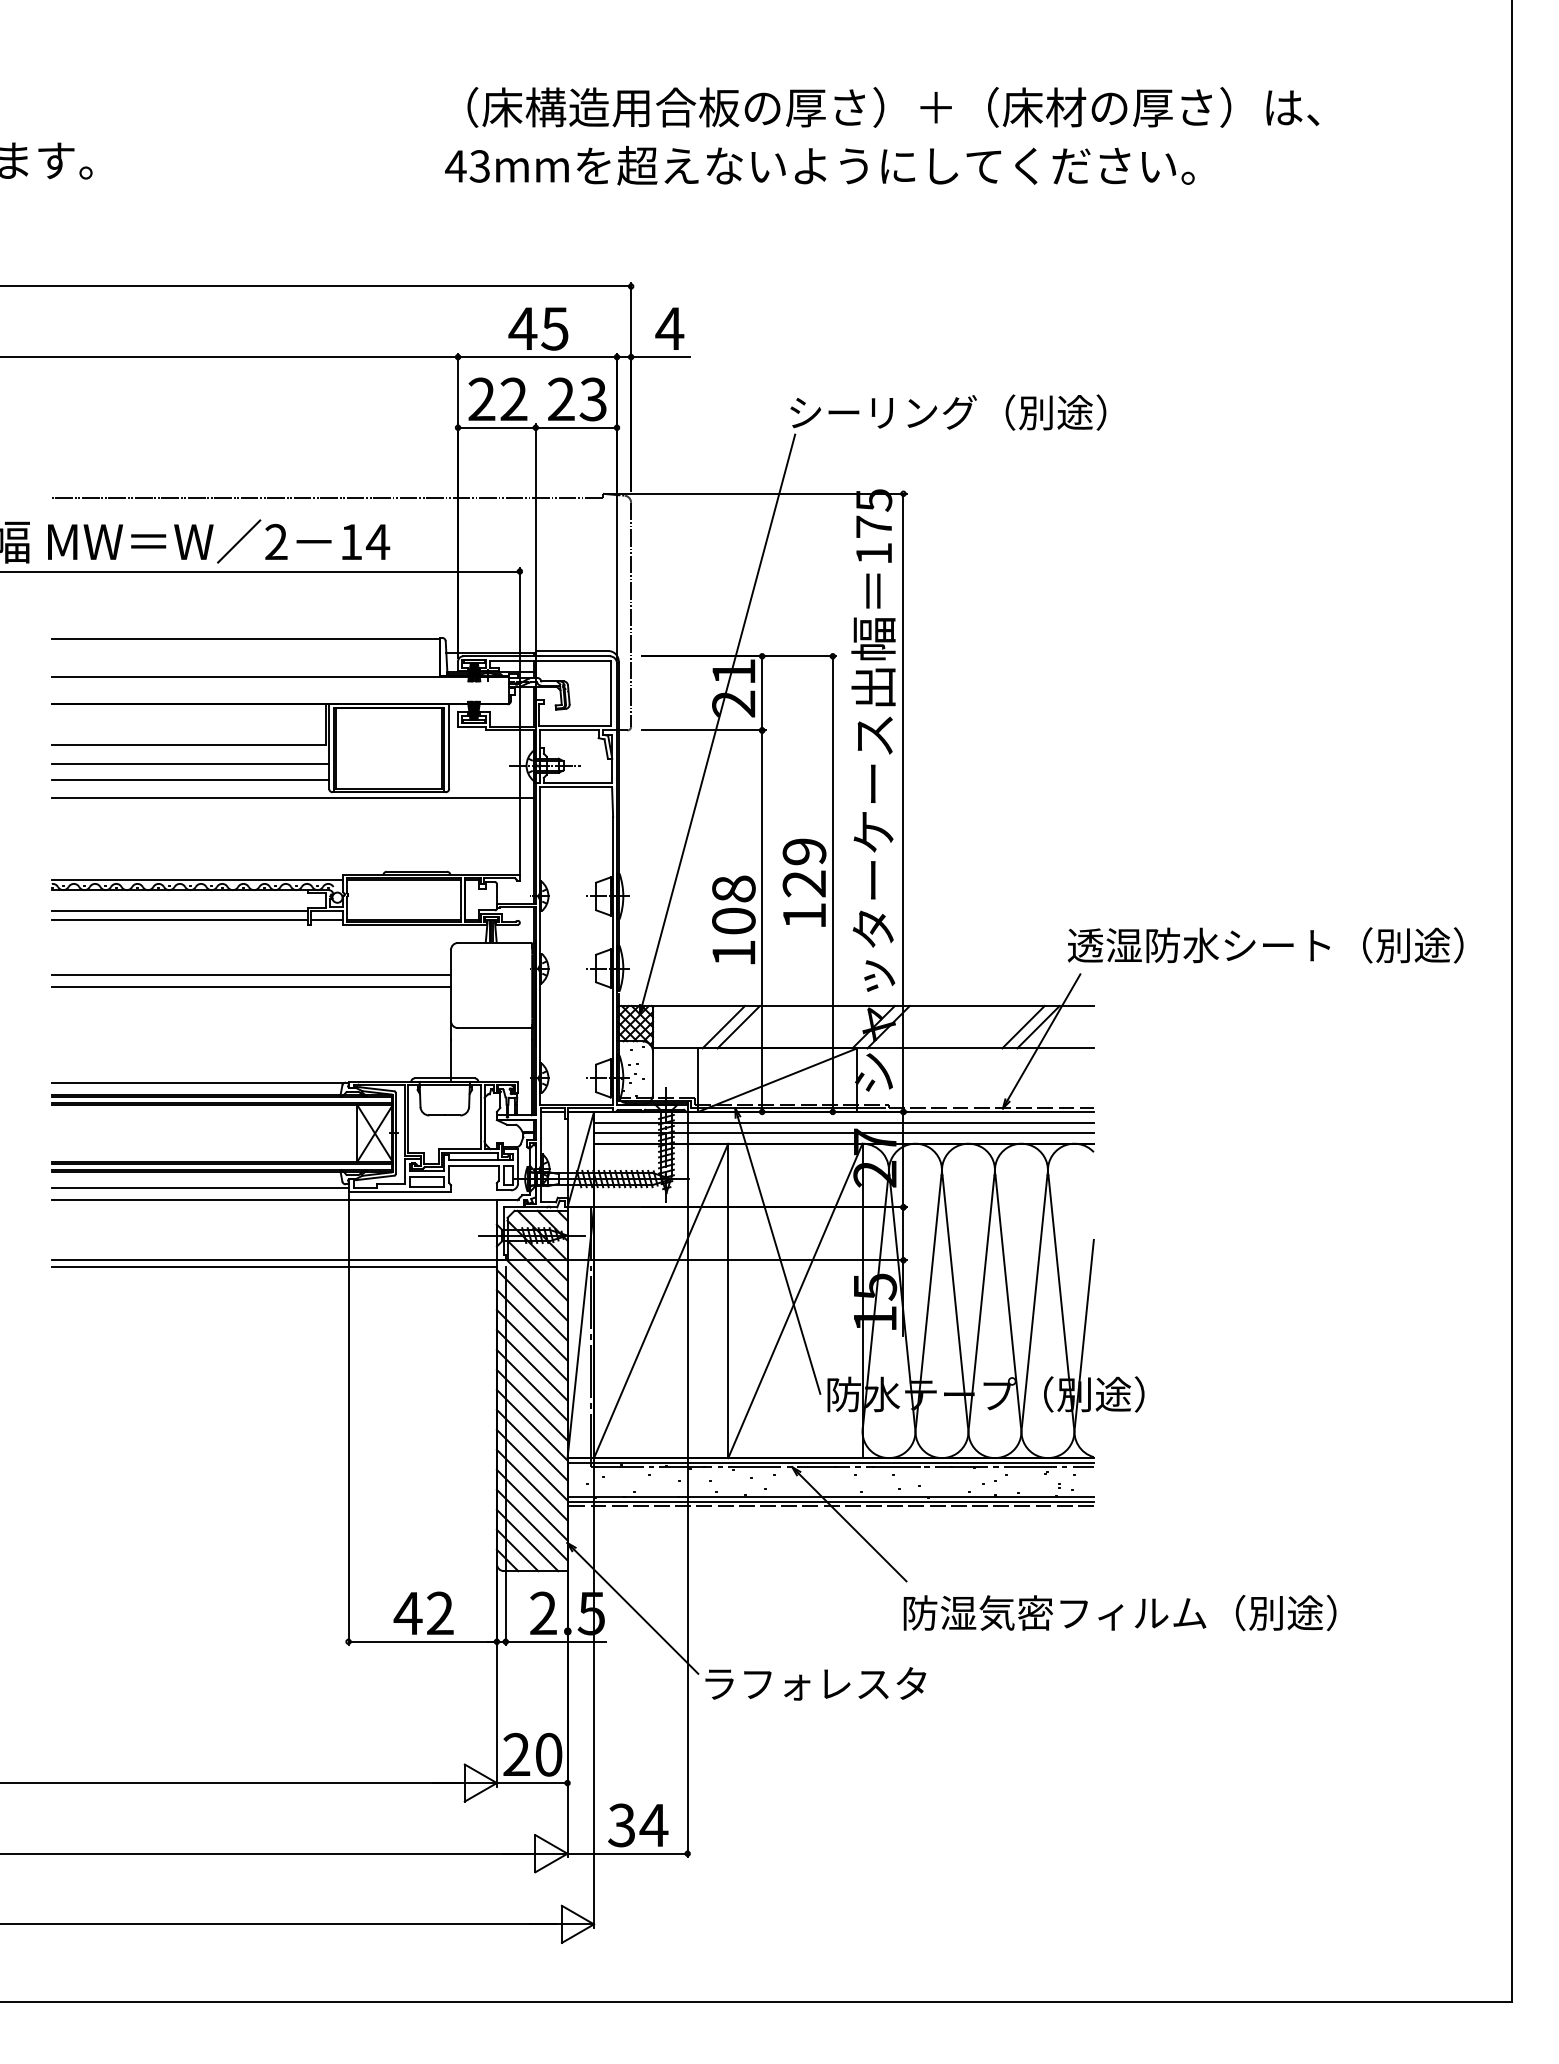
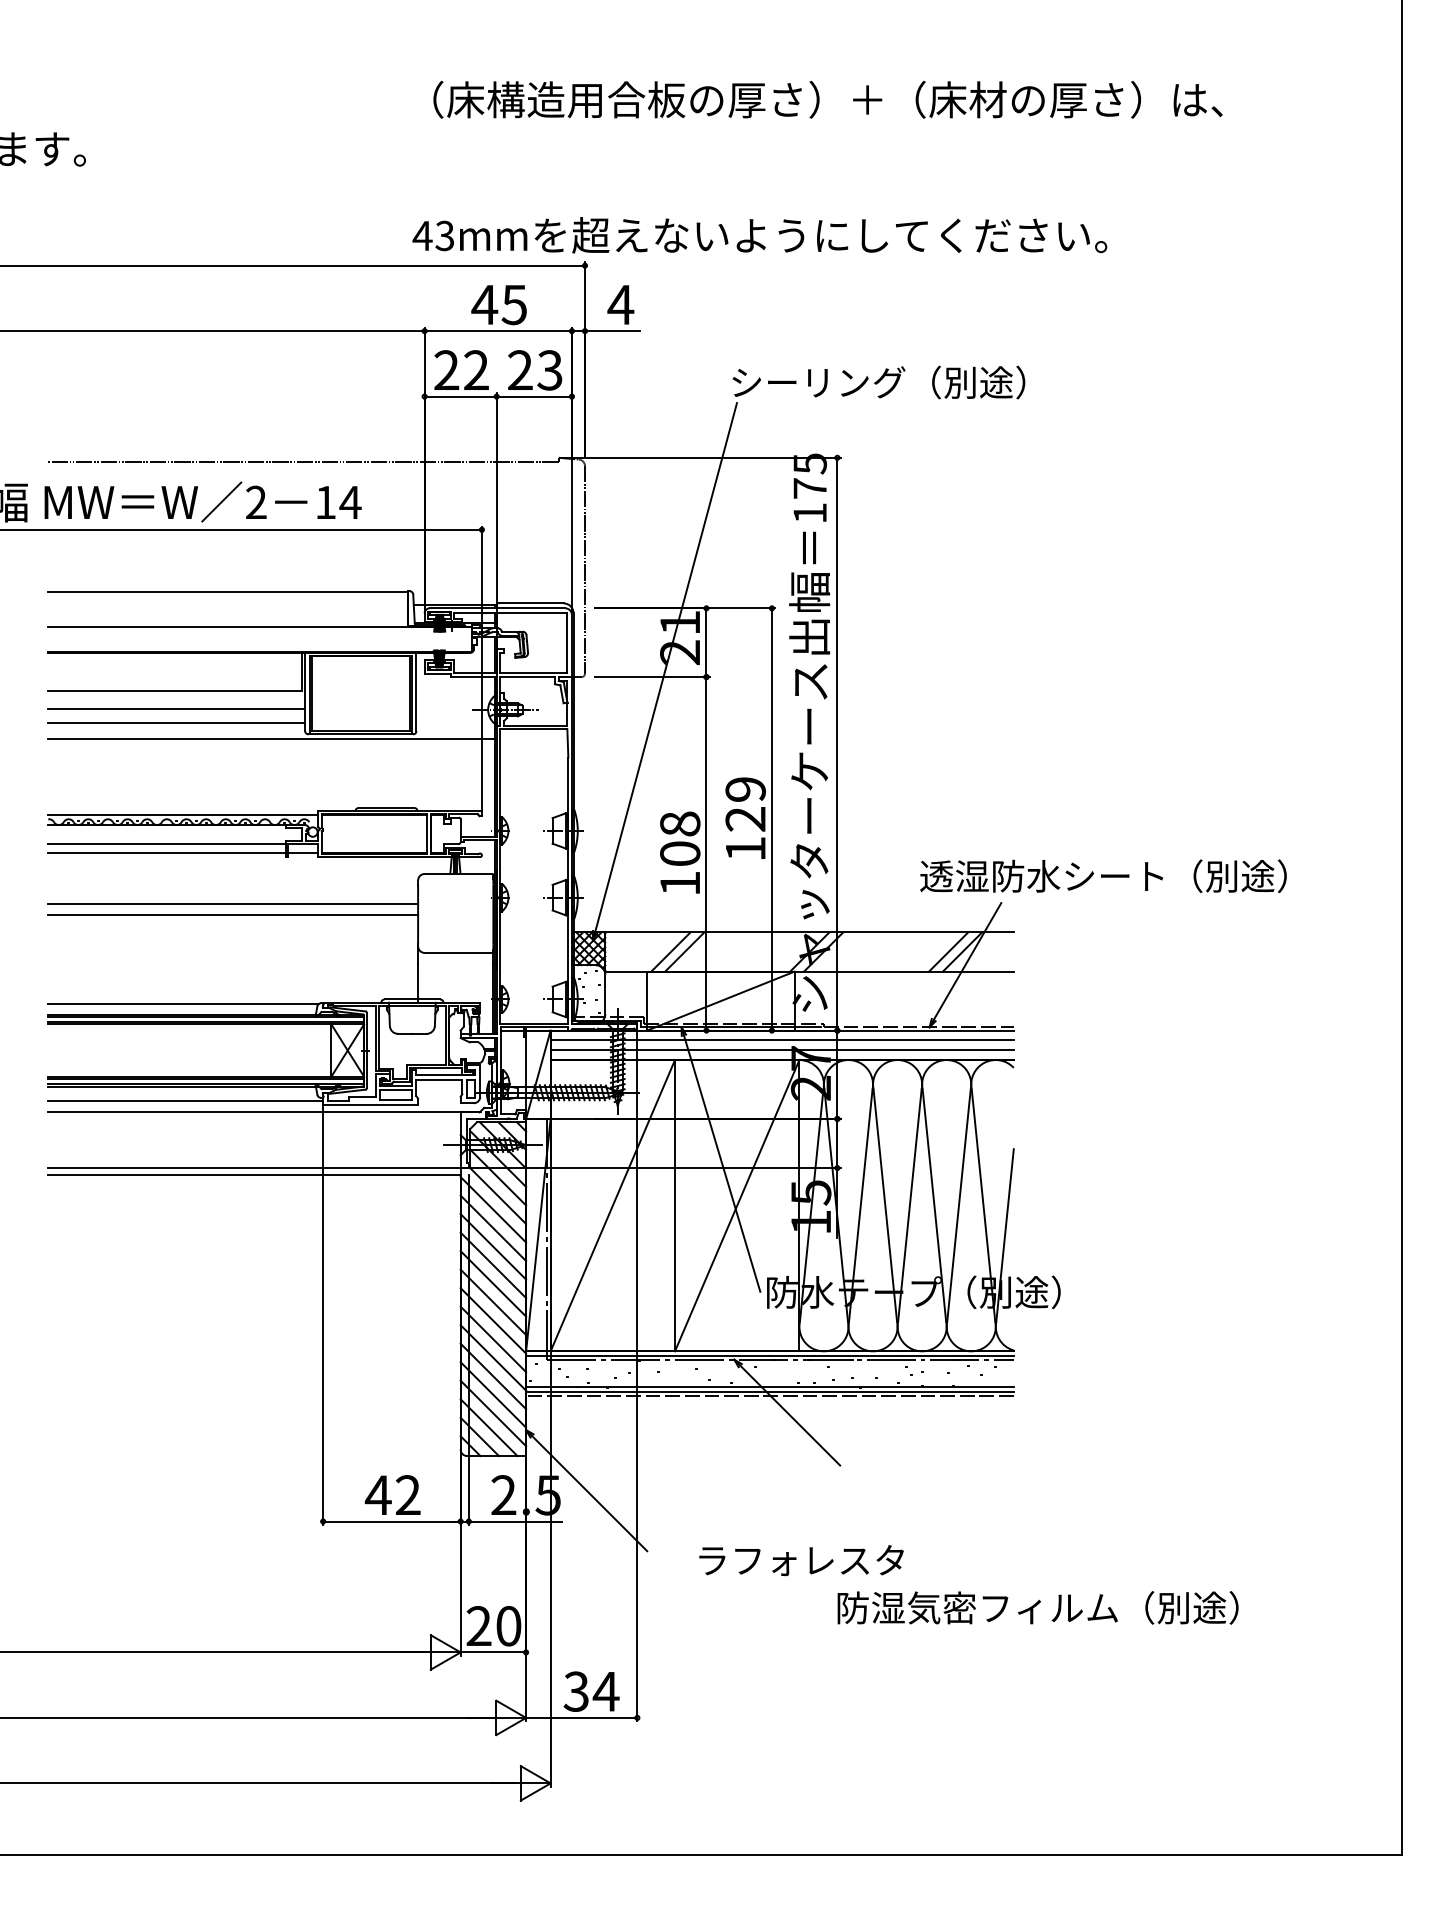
text: (819, 165) -> (759, 235), moved
text: (1265, 945) -> (1103, 876), moved
text: (1119, 1612) -> (1037, 1607), moved
text: (815, 1683) -> (801, 1560), moved

